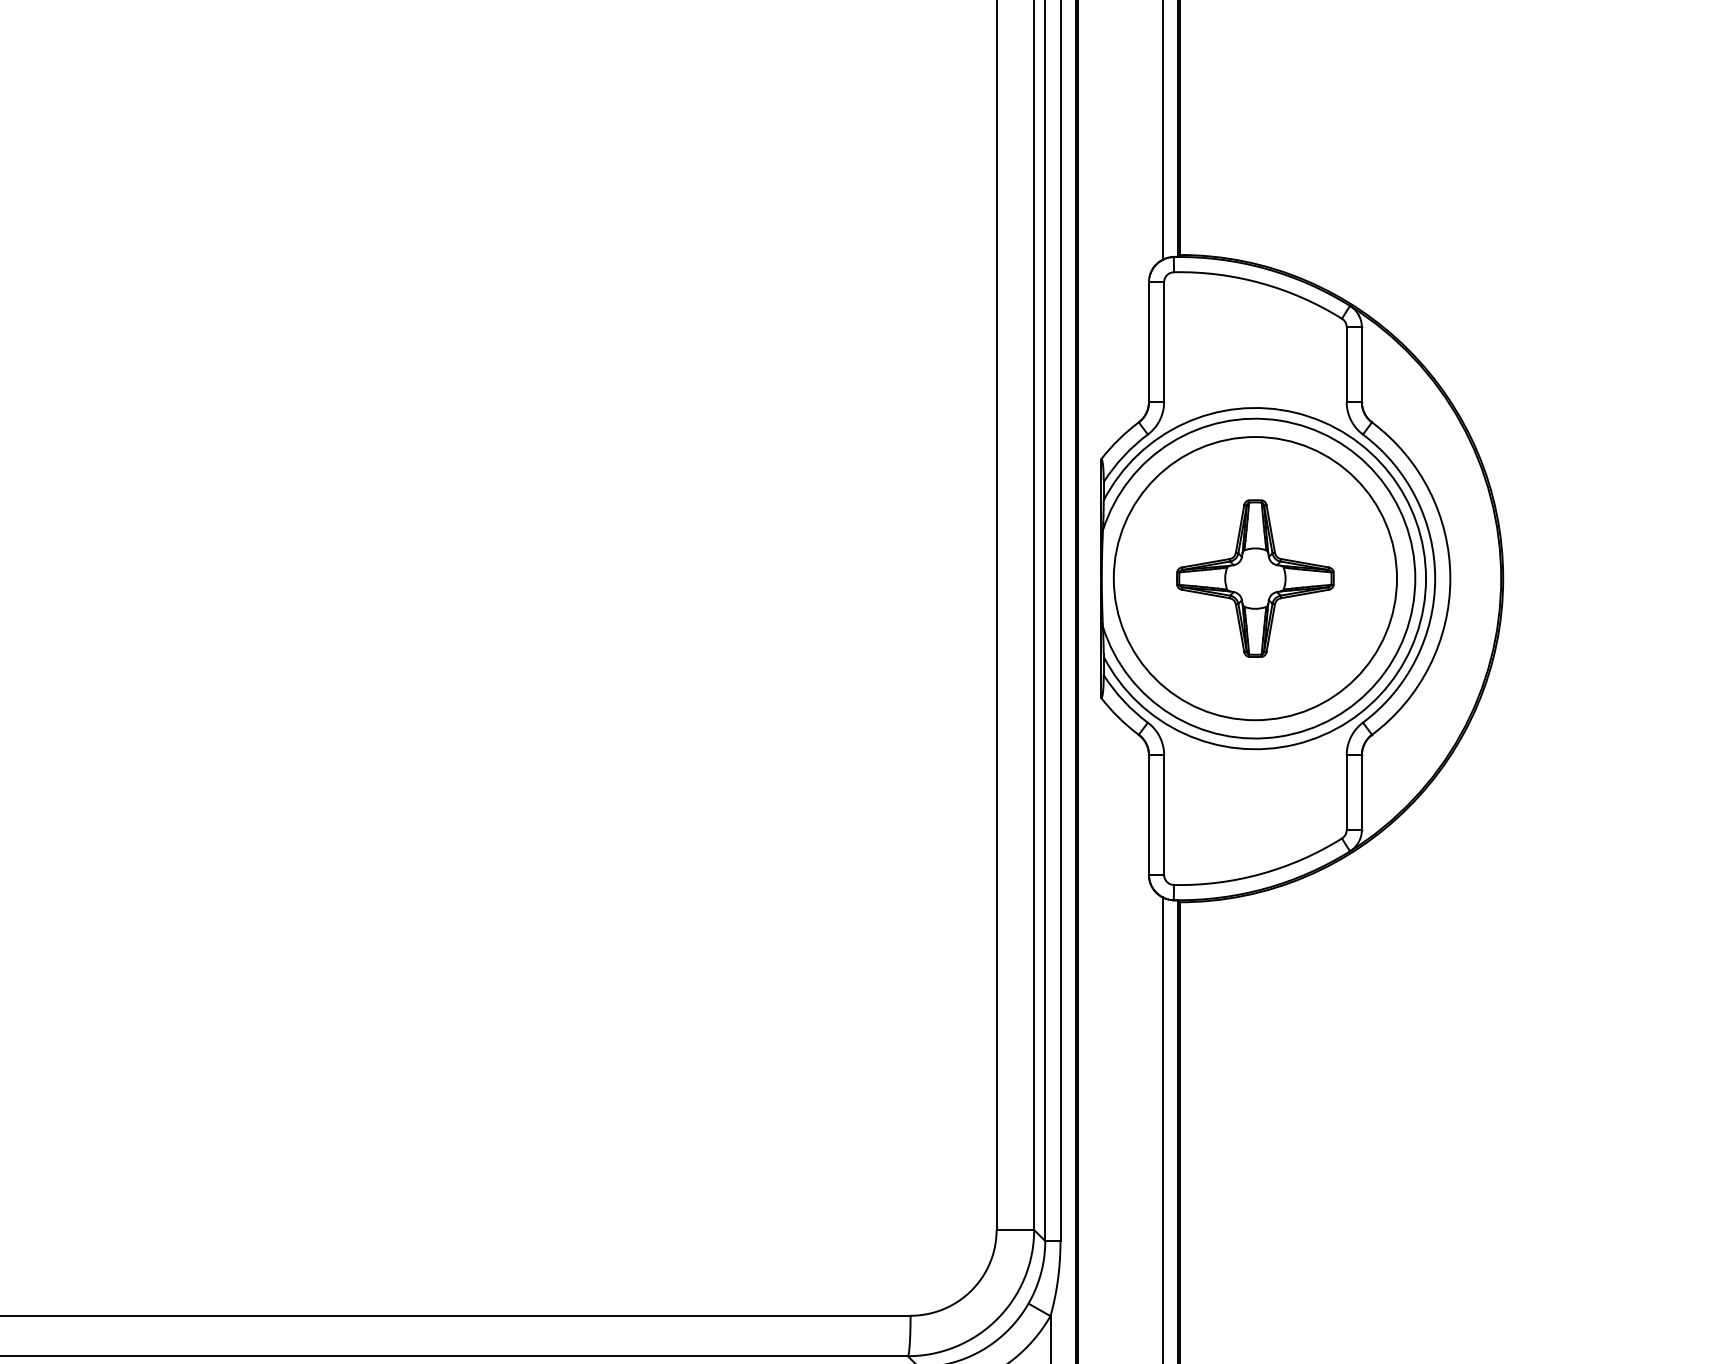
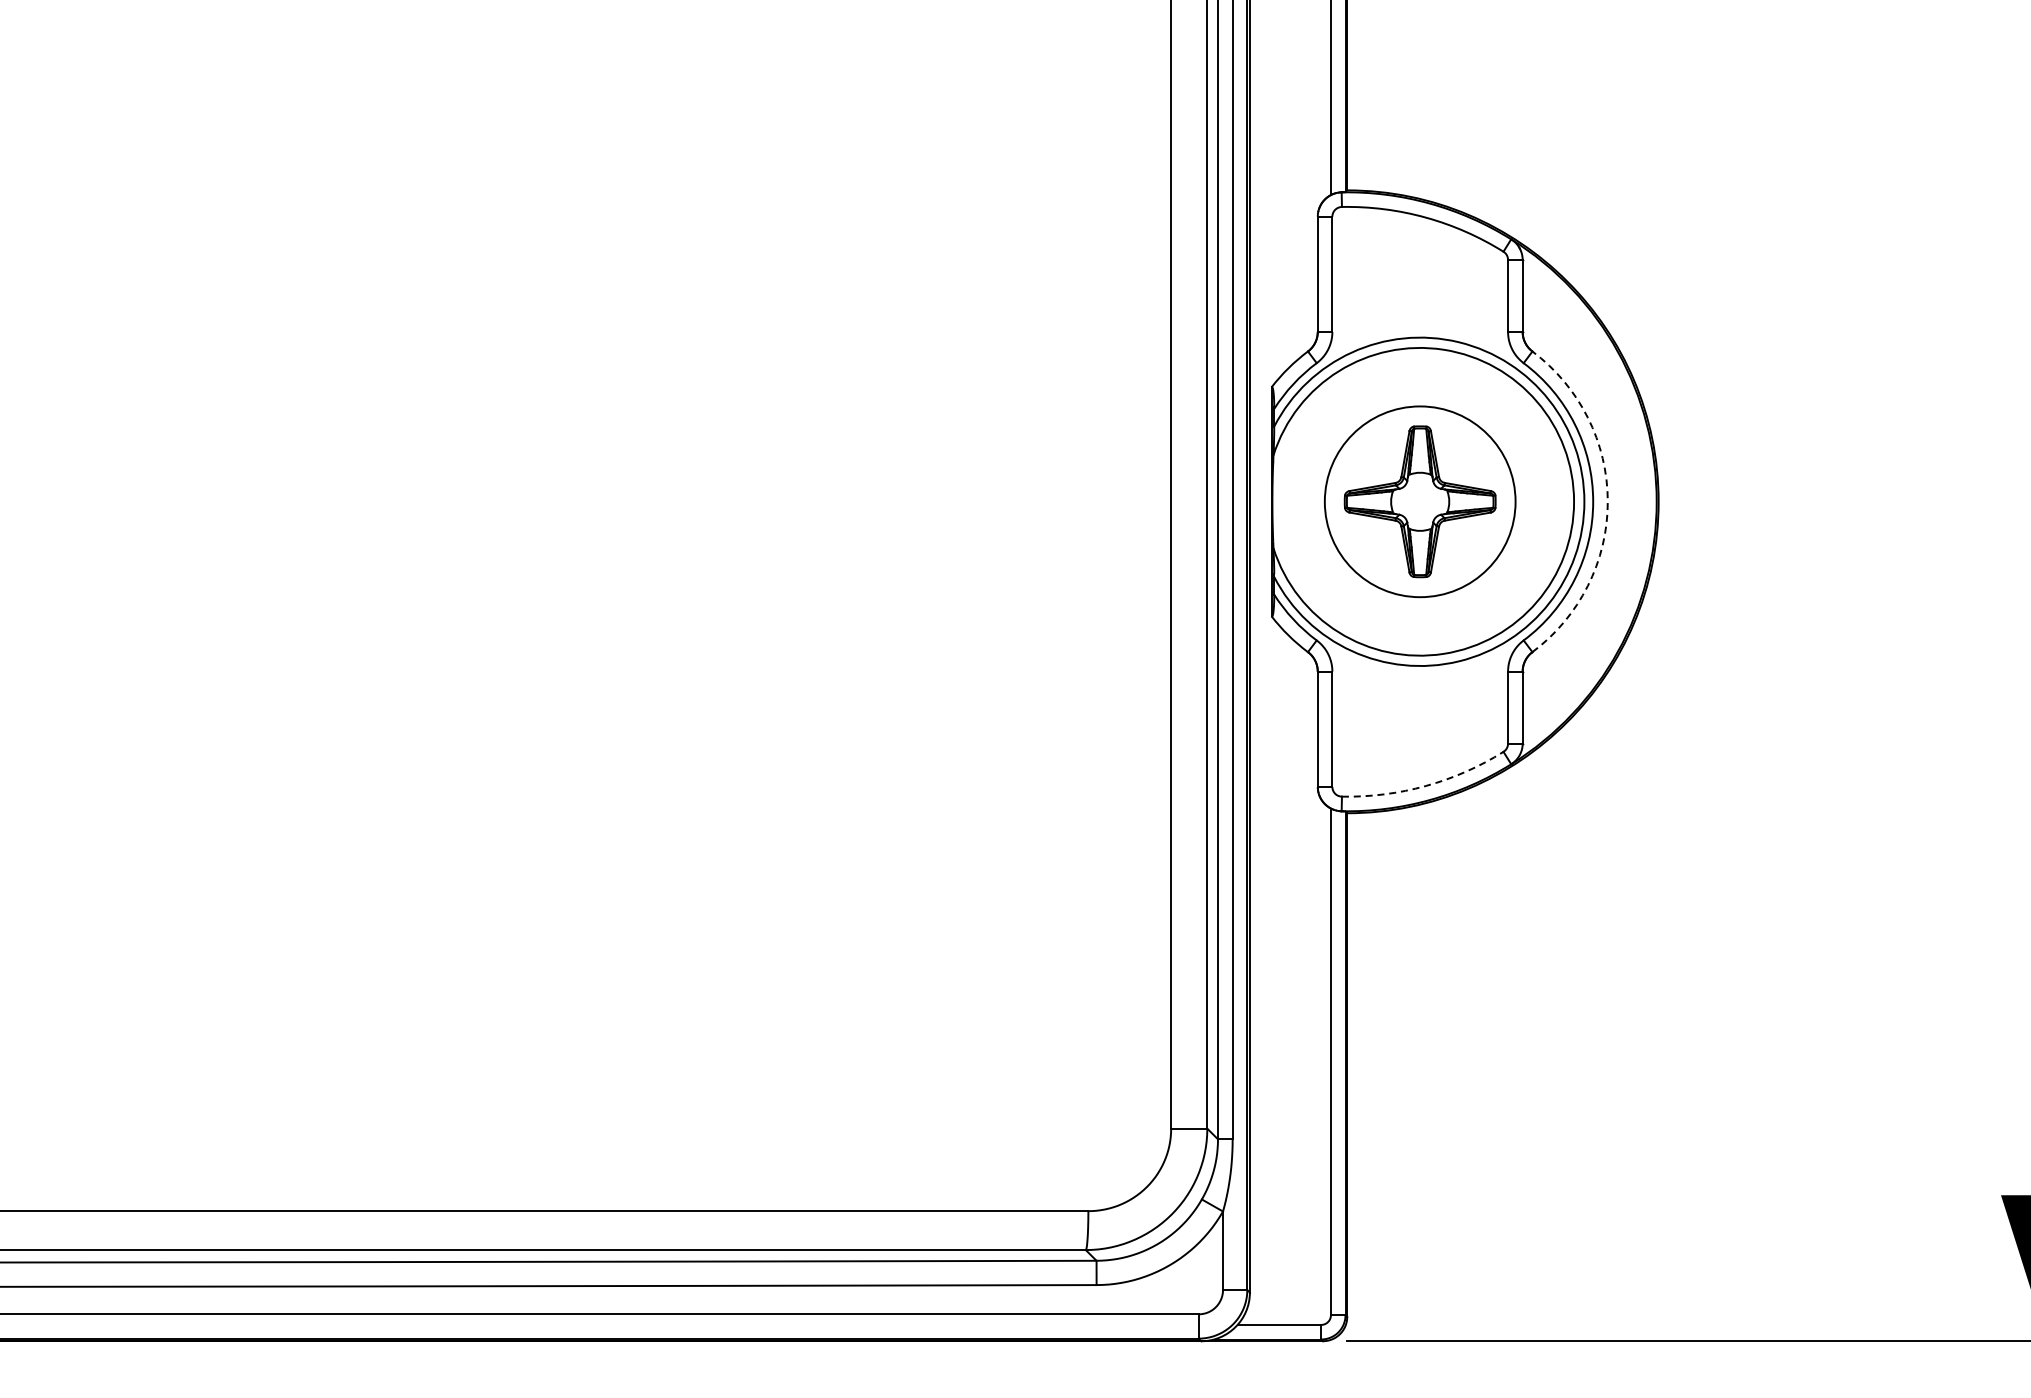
circle: (1254, 578) -> (1419, 501), size x0.7
arc: (1450, 578) -> (1607, 501), solid -> dashed
arc: (1260, 874) -> (1425, 786), solid -> dashed

